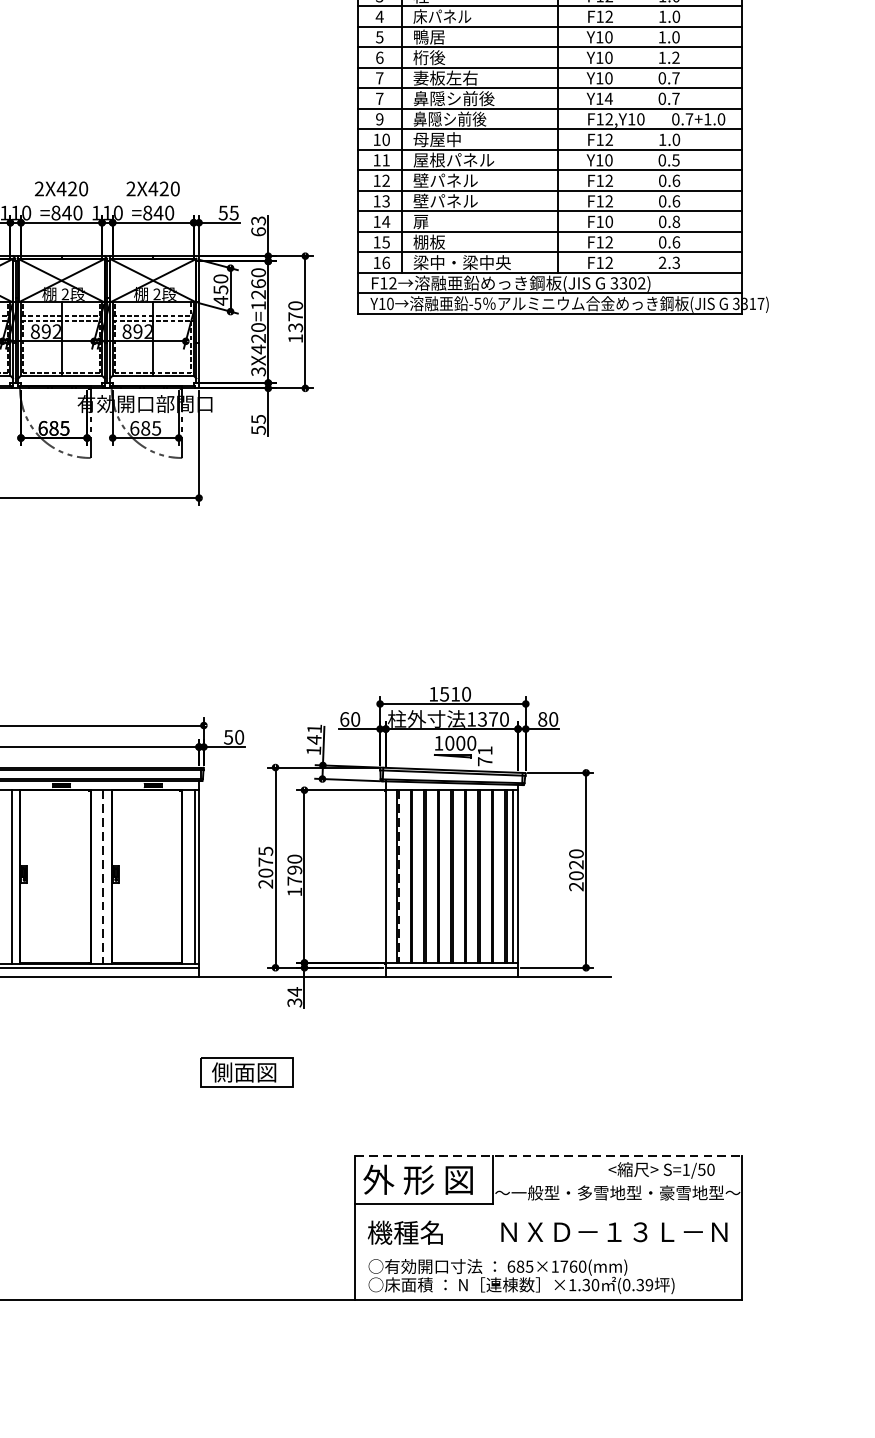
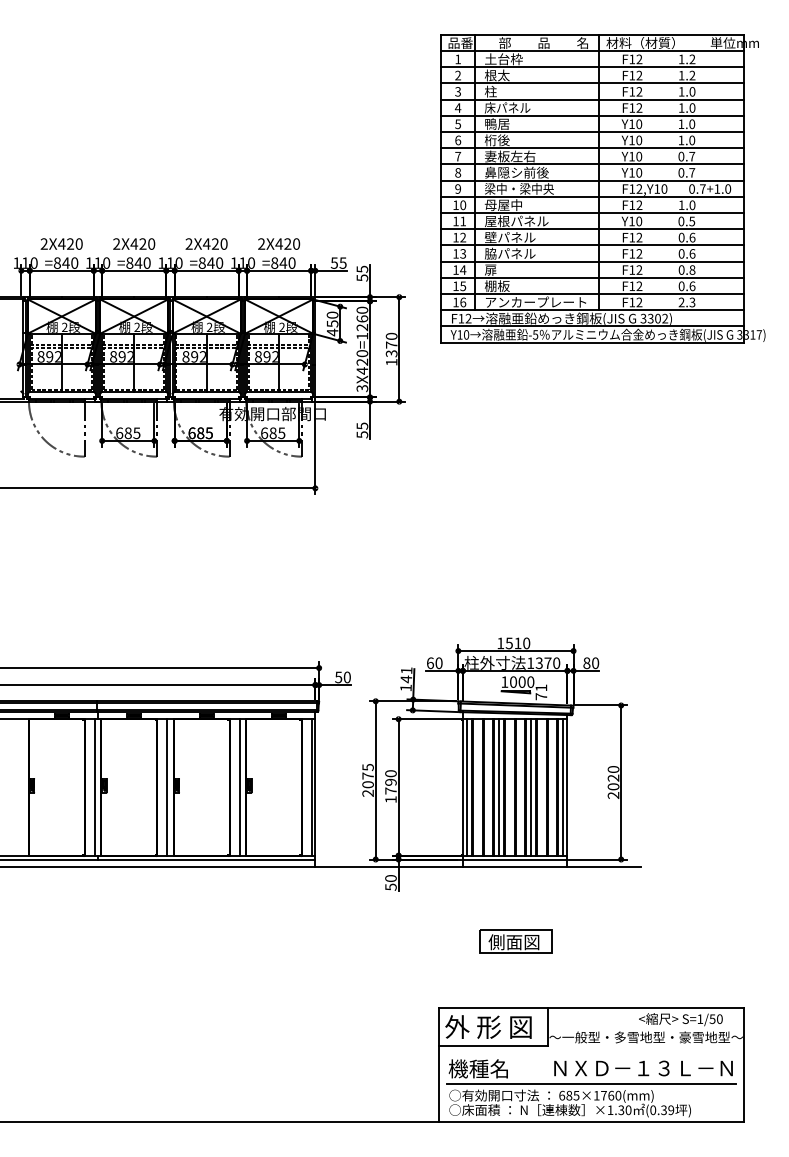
text: (676, 57) -> (692, 140), 1.2 -> 1.0
text: (380, 98) -> (458, 172), 7 -> 8
text: (609, 98) -> (639, 172), Y14 -> Y10
text: (457, 118) -> (519, 188), 鼻隠シ前後 -> 梁中・梁中央
text: (420, 200) -> (490, 253), 壁パネル -> 脇パネル
text: (609, 221) -> (639, 269), F10 -> F12
text: (258, 226) -> (362, 273), 63 -> 55
text: (477, 262) -> (535, 302), 梁中・梁中央 -> アンカープレート
line: (103, 876) -> (239, 787), dashed -> solid
line: (391, 876) -> (467, 787), added
line: (399, 876) -> (473, 787), dashed -> solid
line: (432, 876) -> (499, 787), added
line: (472, 876) -> (531, 787), added
text: (294, 996) -> (390, 882), 34 -> 50
part: (246, 1071) -> (515, 941), moved
line: (548, 1155) -> (591, 1007), dashed -> solid
line: (548, 1252) -> (591, 1084), added

